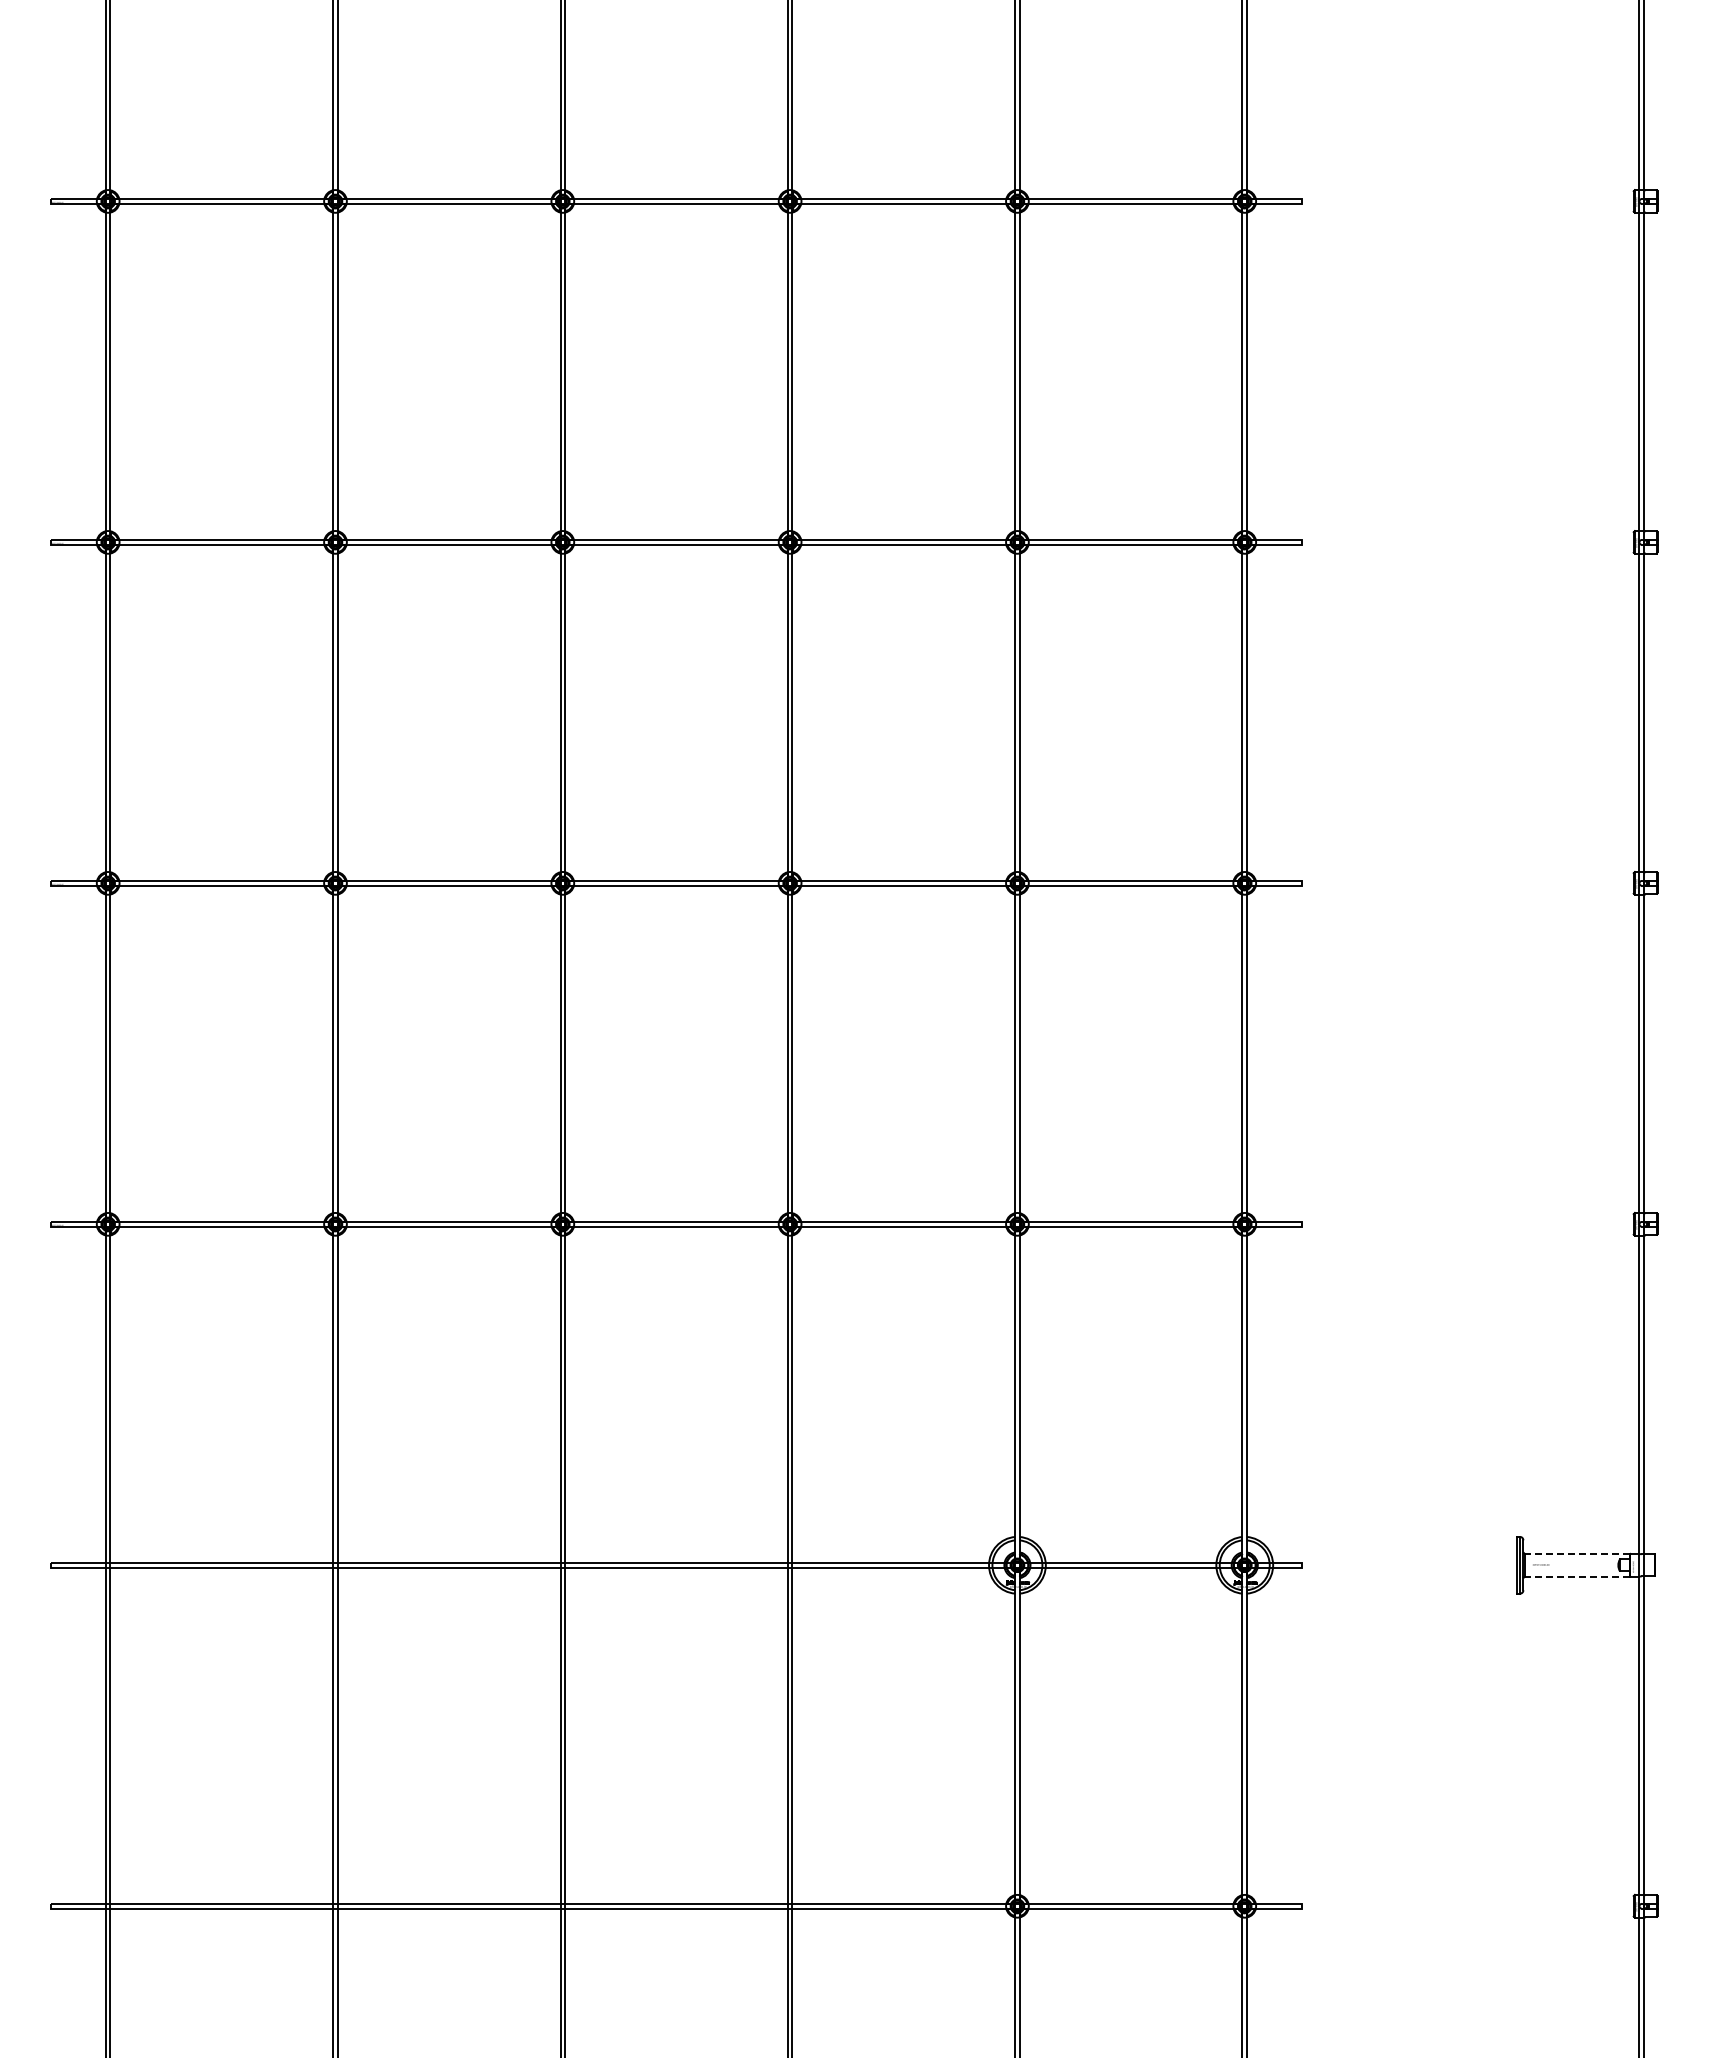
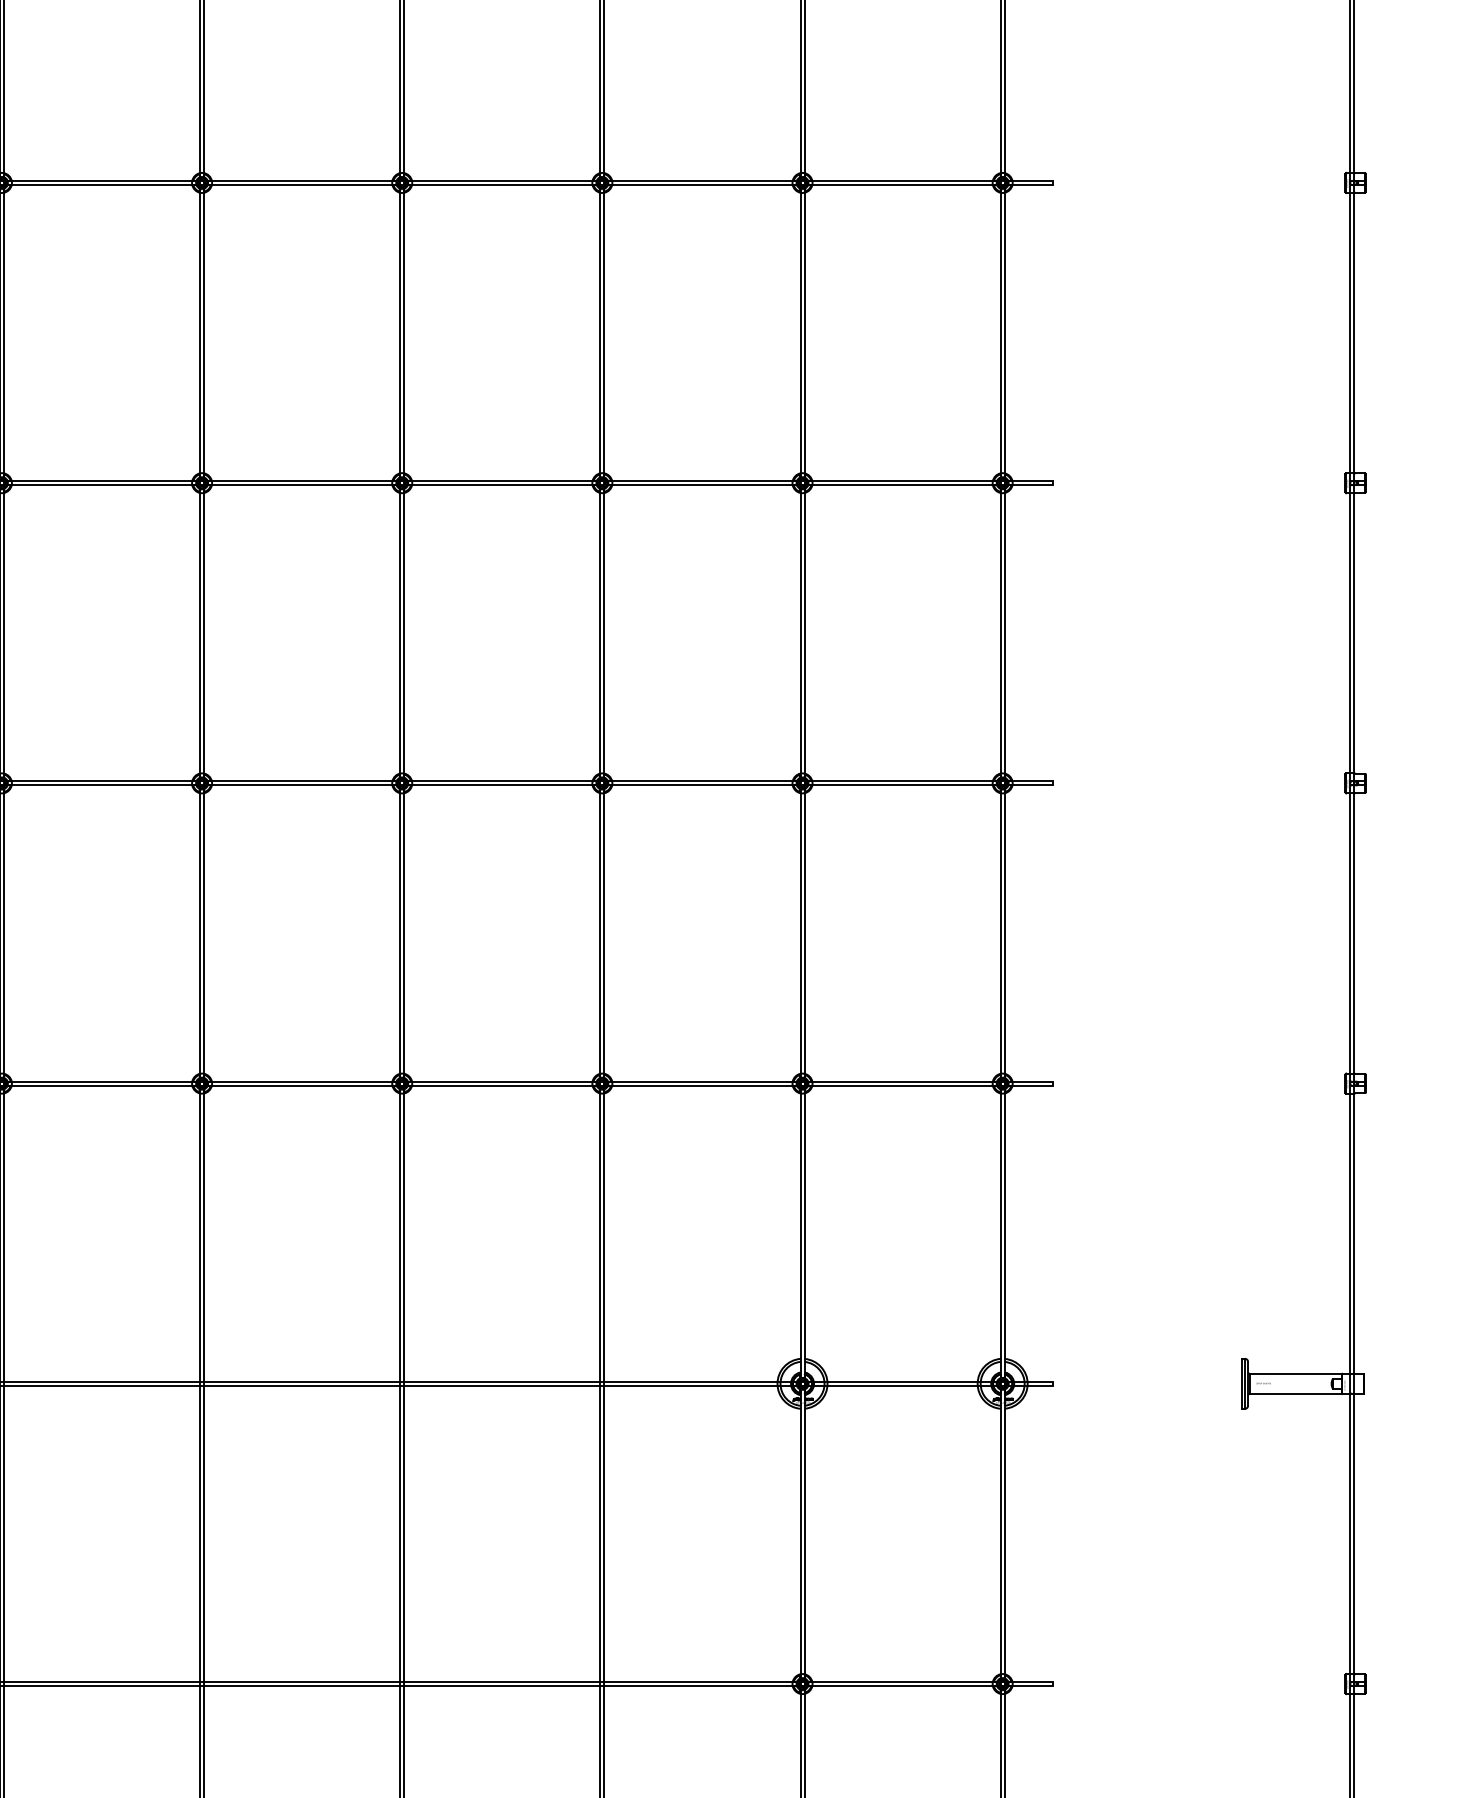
line: (1577, 1553) -> (1295, 1373), dashed -> solid
line: (1577, 1576) -> (1295, 1393), dashed -> solid

